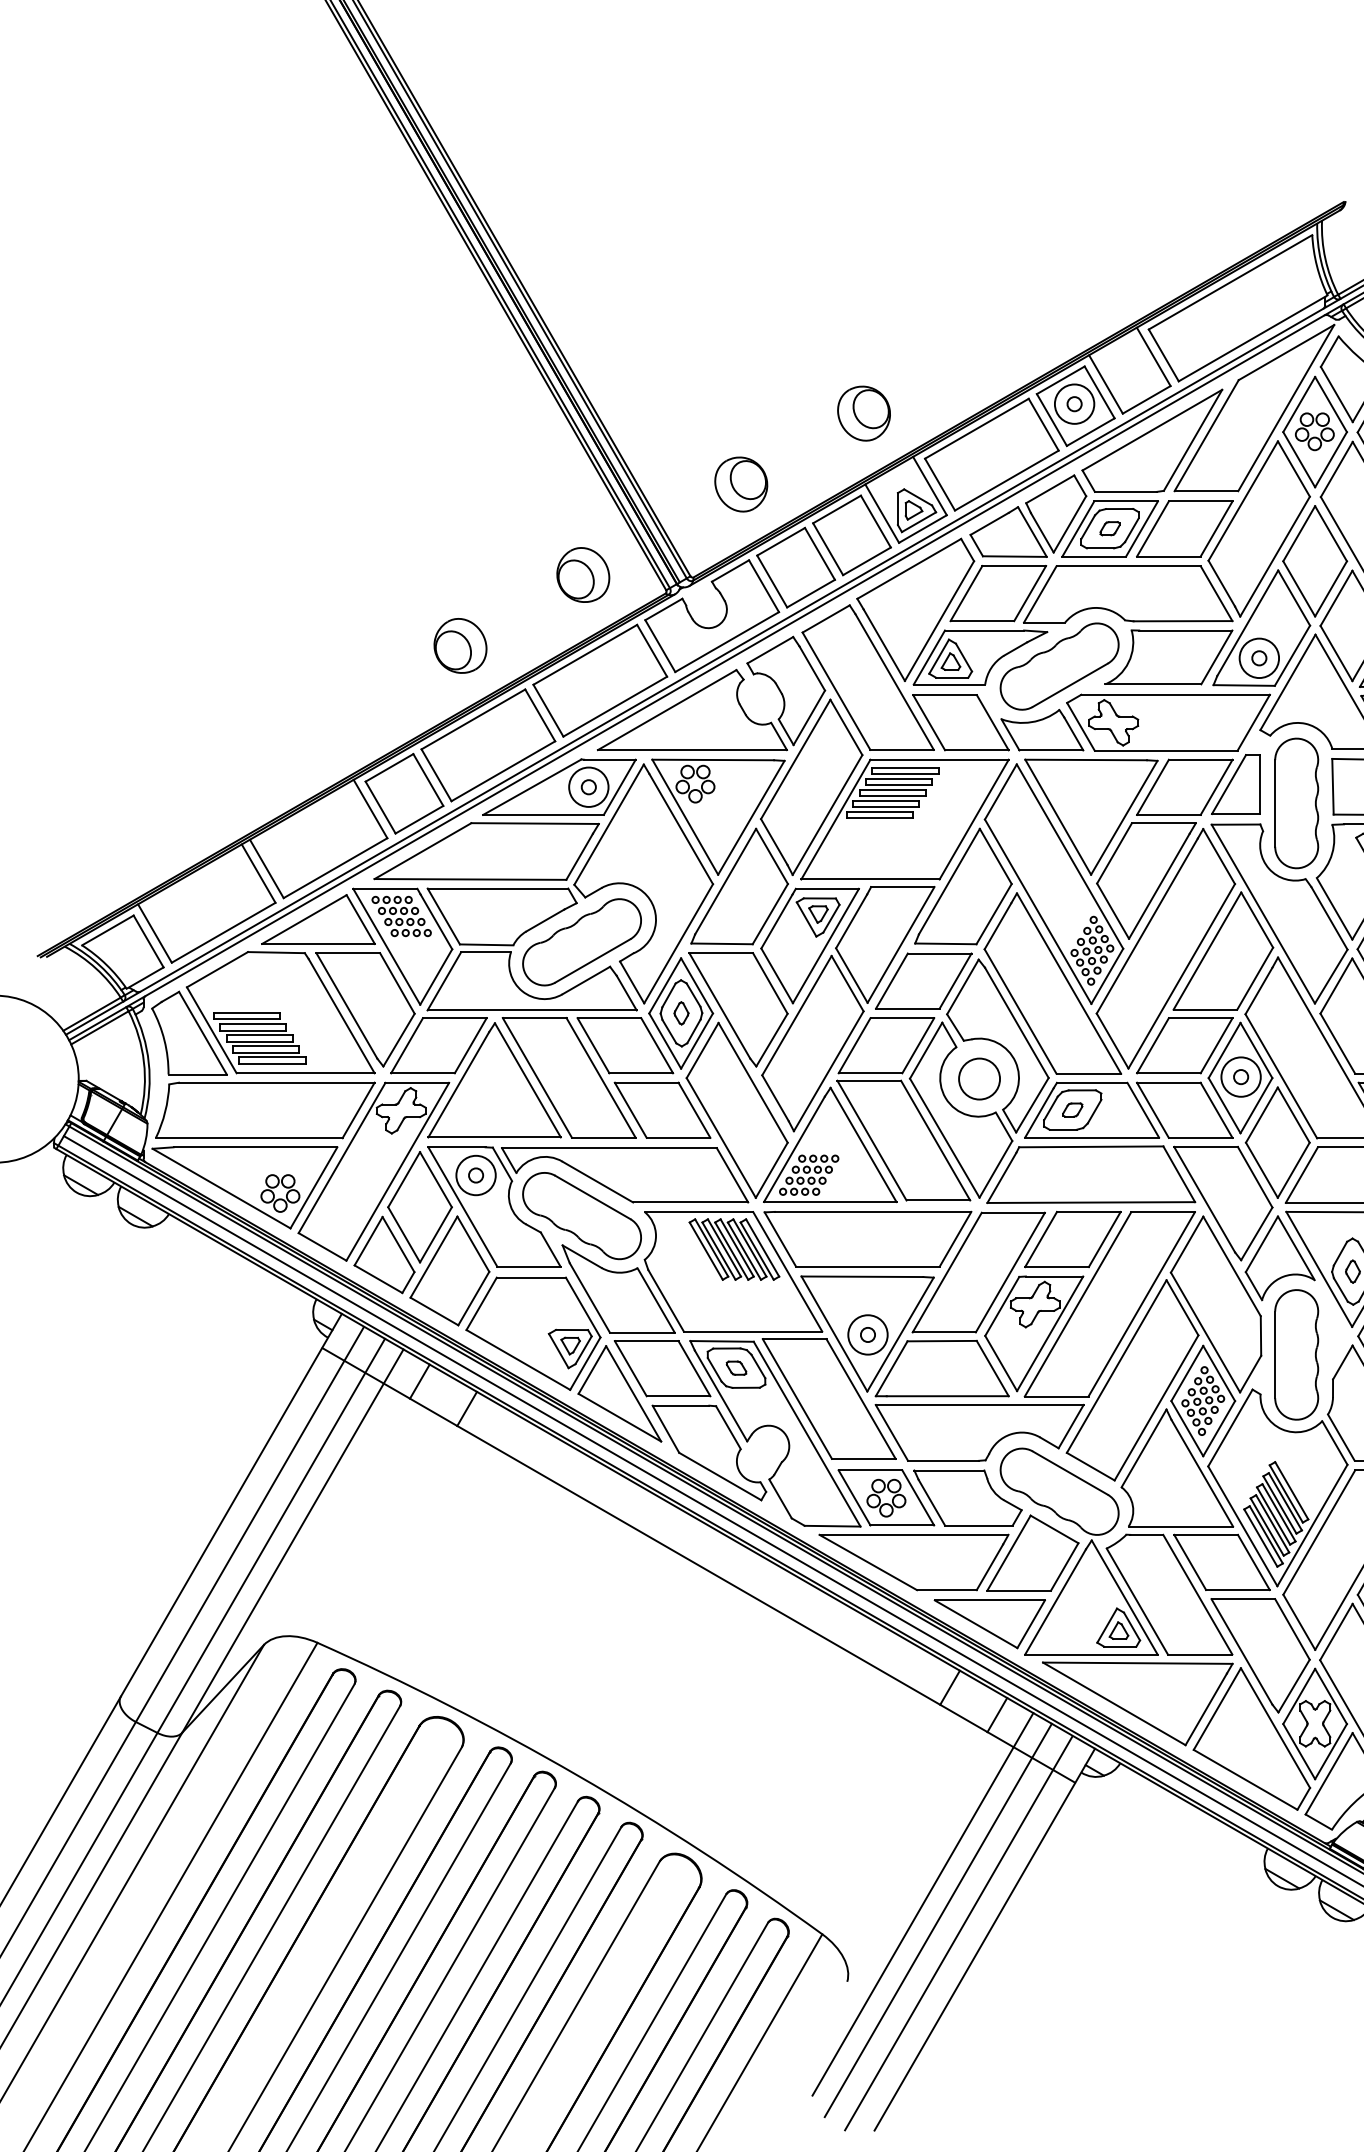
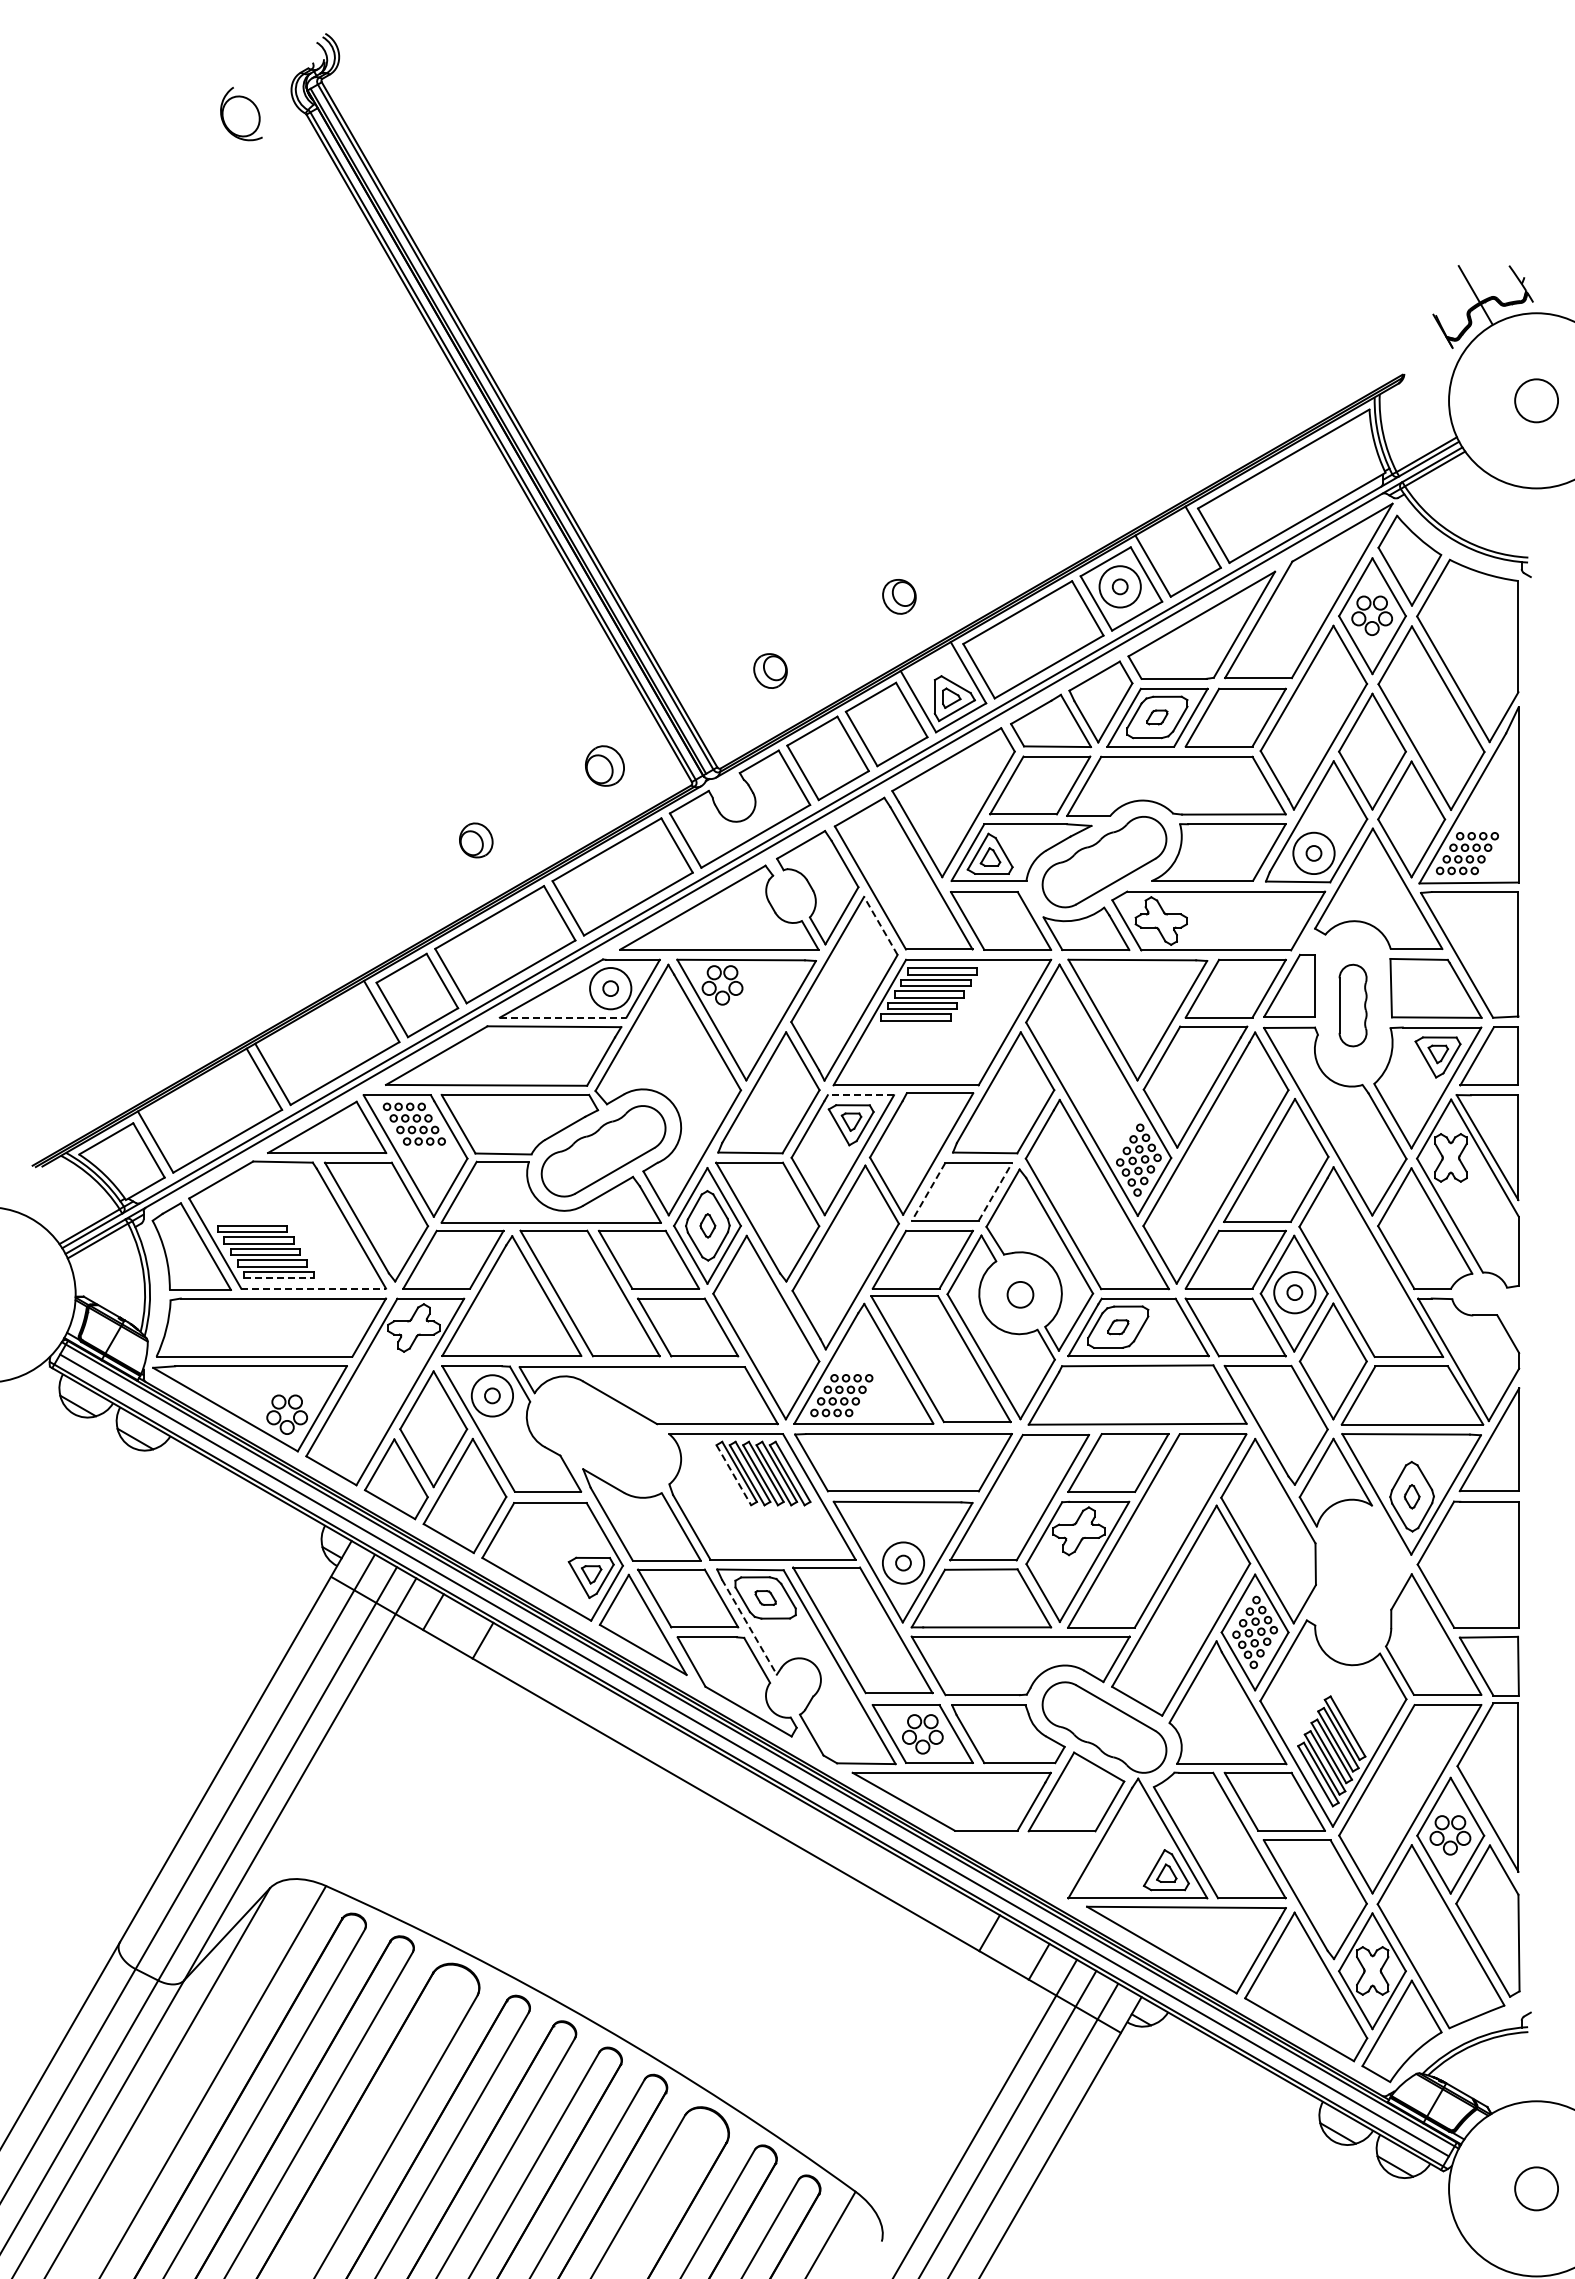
part: (864, 413) -> (899, 596), size x0.6
part: (741, 483) -> (770, 670), size x0.6
part: (582, 574) -> (604, 765), size x0.7
part: (460, 646) -> (476, 840), size x0.6
line: (846, 727) -> (880, 925), solid -> dashed
part: (1296, 803) -> (1352, 1005), size x0.6
line: (543, 814) -> (563, 1017), solid -> dashed
line: (826, 889) -> (860, 1095), solid -> dashed
line: (955, 980) -> (995, 1191), solid -> dashed
line: (891, 981) -> (928, 1192), solid -> dashed
line: (272, 1063) -> (278, 1278), solid -> dashed
line: (306, 1073) -> (314, 1288), solid -> dashed
circle: (979, 1078) -> (1020, 1294), size x0.6
part: (581, 1216) -> (603, 1438), removed
line: (705, 1251) -> (733, 1475), solid -> dashed
part: (1296, 1354) -> (1352, 1583), removed
line: (721, 1396) -> (749, 1627), solid -> dashed
part: (990, 1624) -> (1031, 1866), removed

